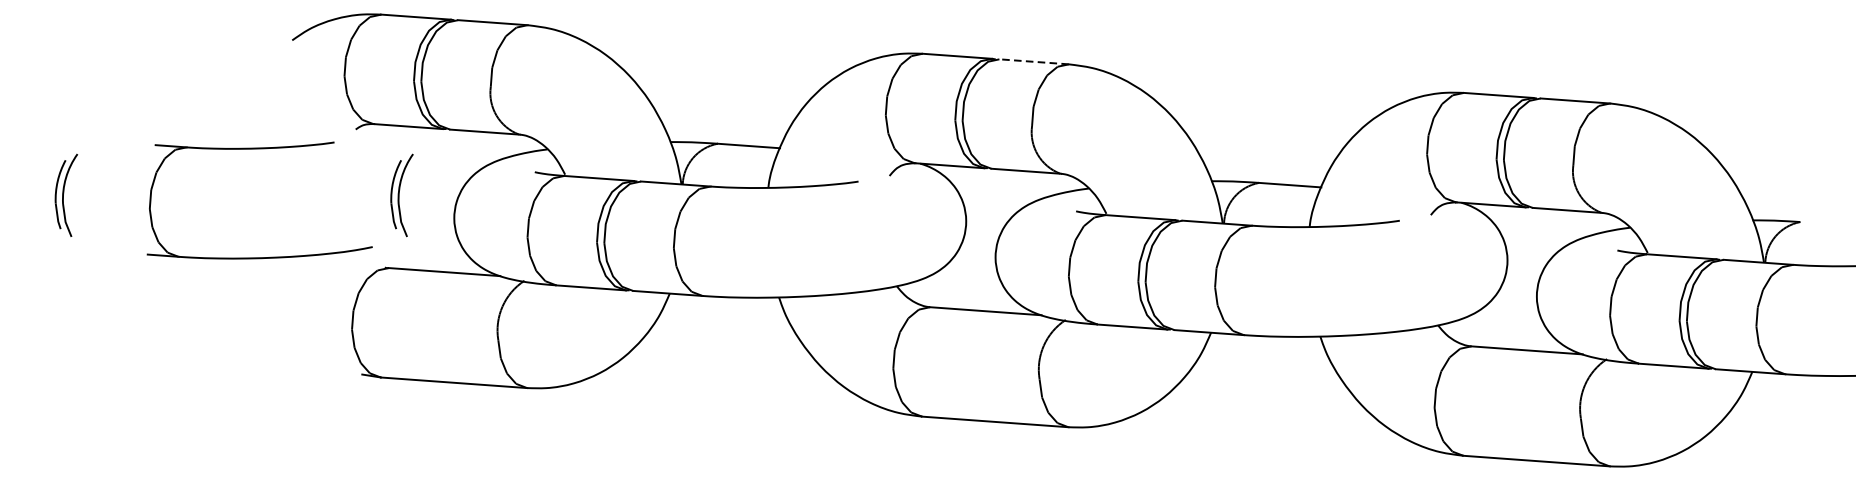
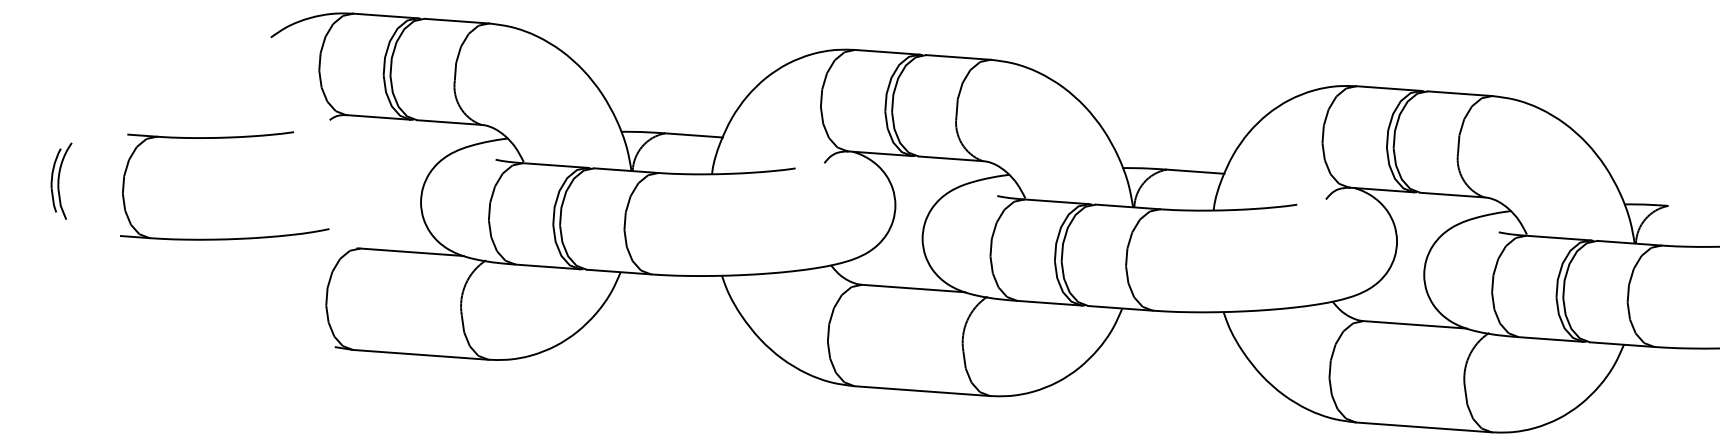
line: (1033, 61) -> (957, 57), dashed -> solid
part: (259, 149) -> (224, 138), moved
part: (401, 194) -> (372, 180), removed

